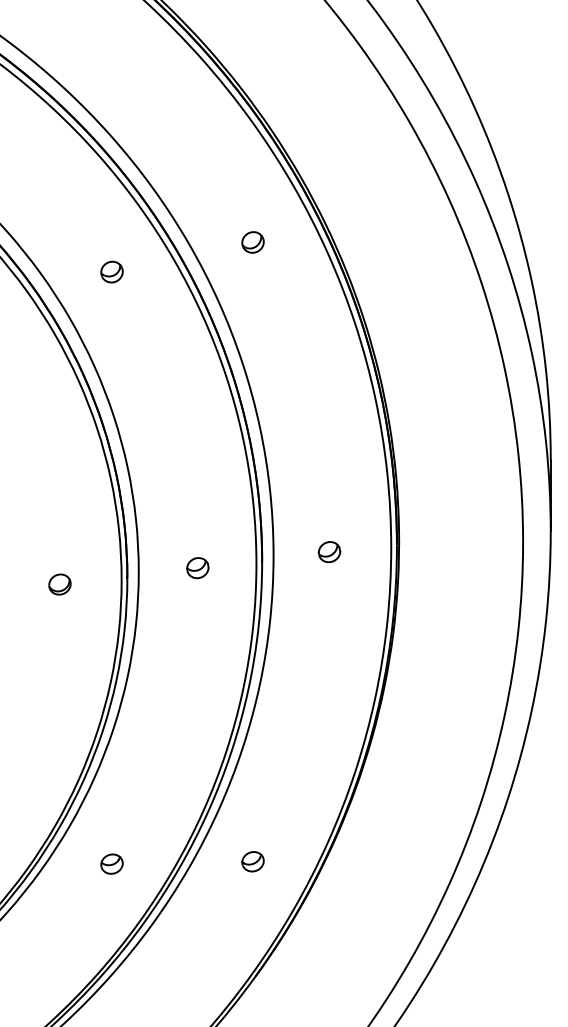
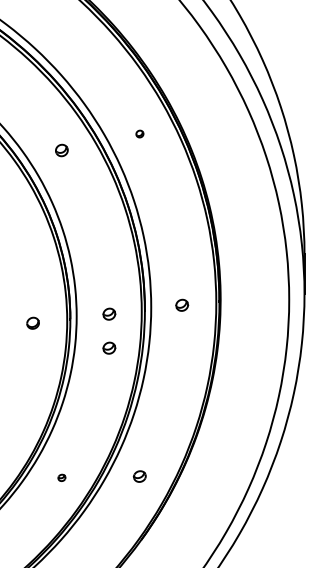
part: (252, 241) -> (139, 133), size x0.6
part: (198, 628) -> (109, 347), added
part: (111, 863) -> (61, 477), size x0.6

